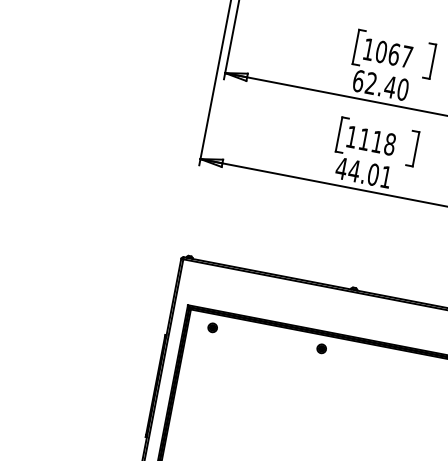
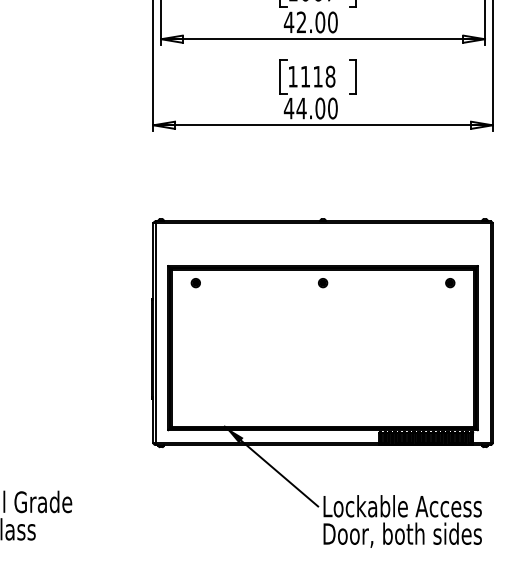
text: (374, 84) -> (304, 22), 62.40 -> 42.00
text: (385, 177) -> (332, 108), 44.01 -> 44.00
part: (322, 349) -> (323, 283), moved

